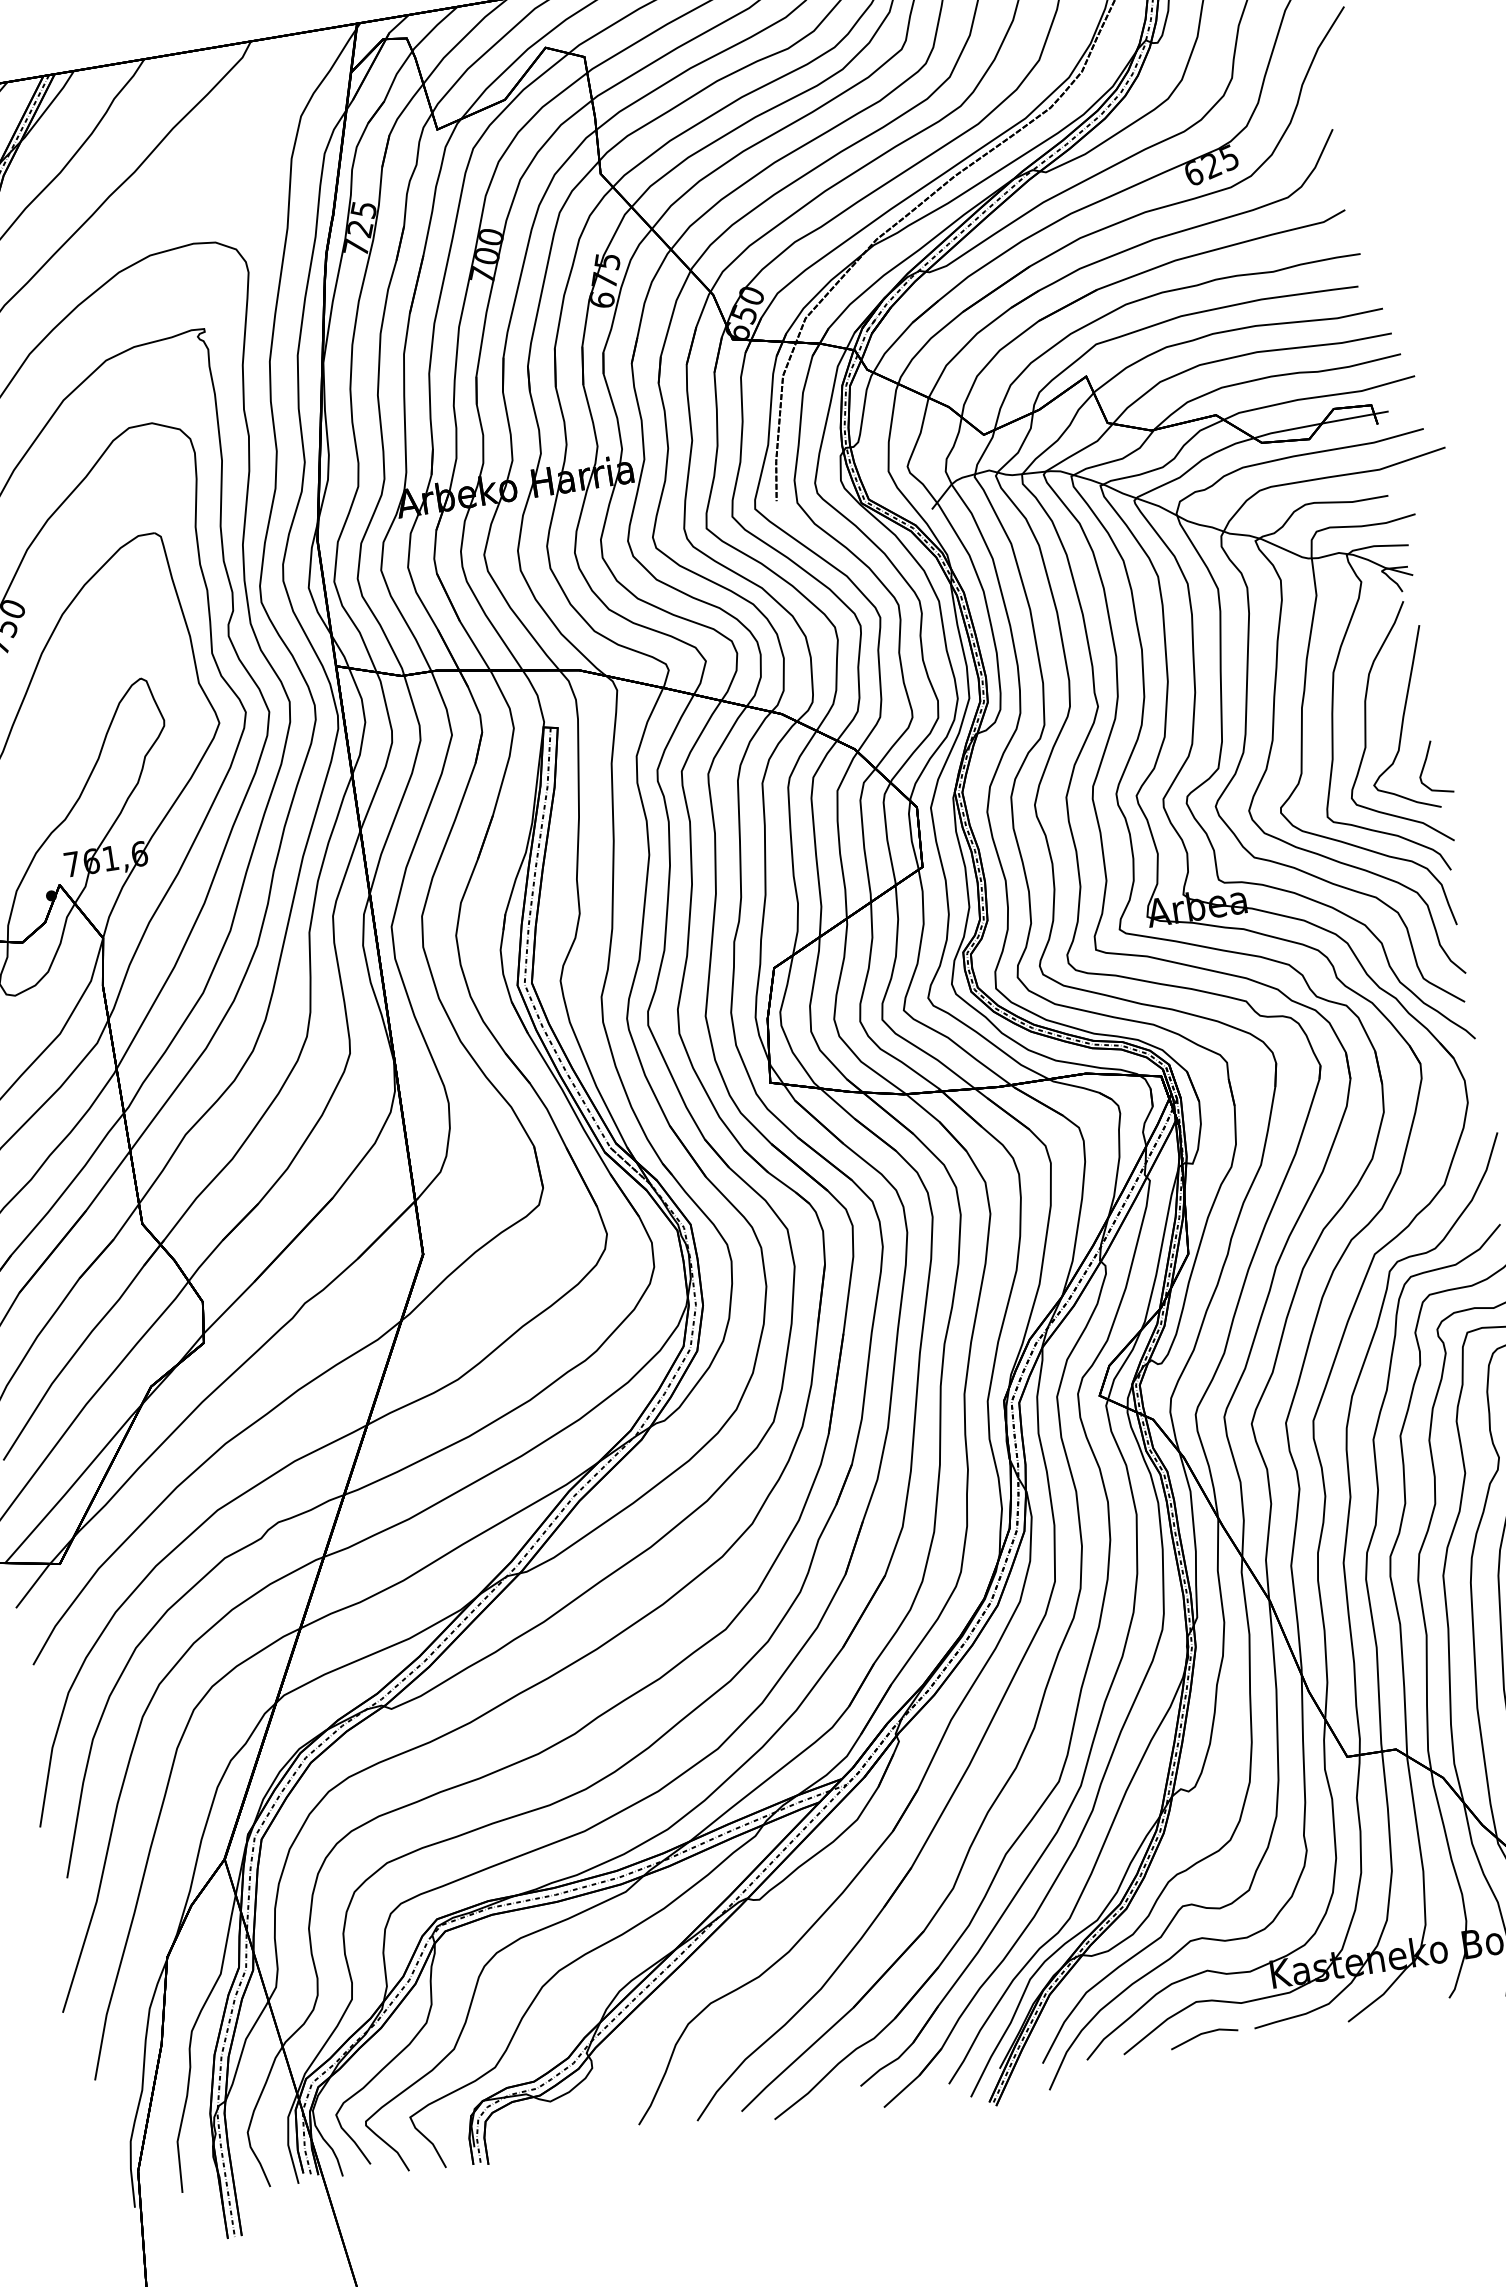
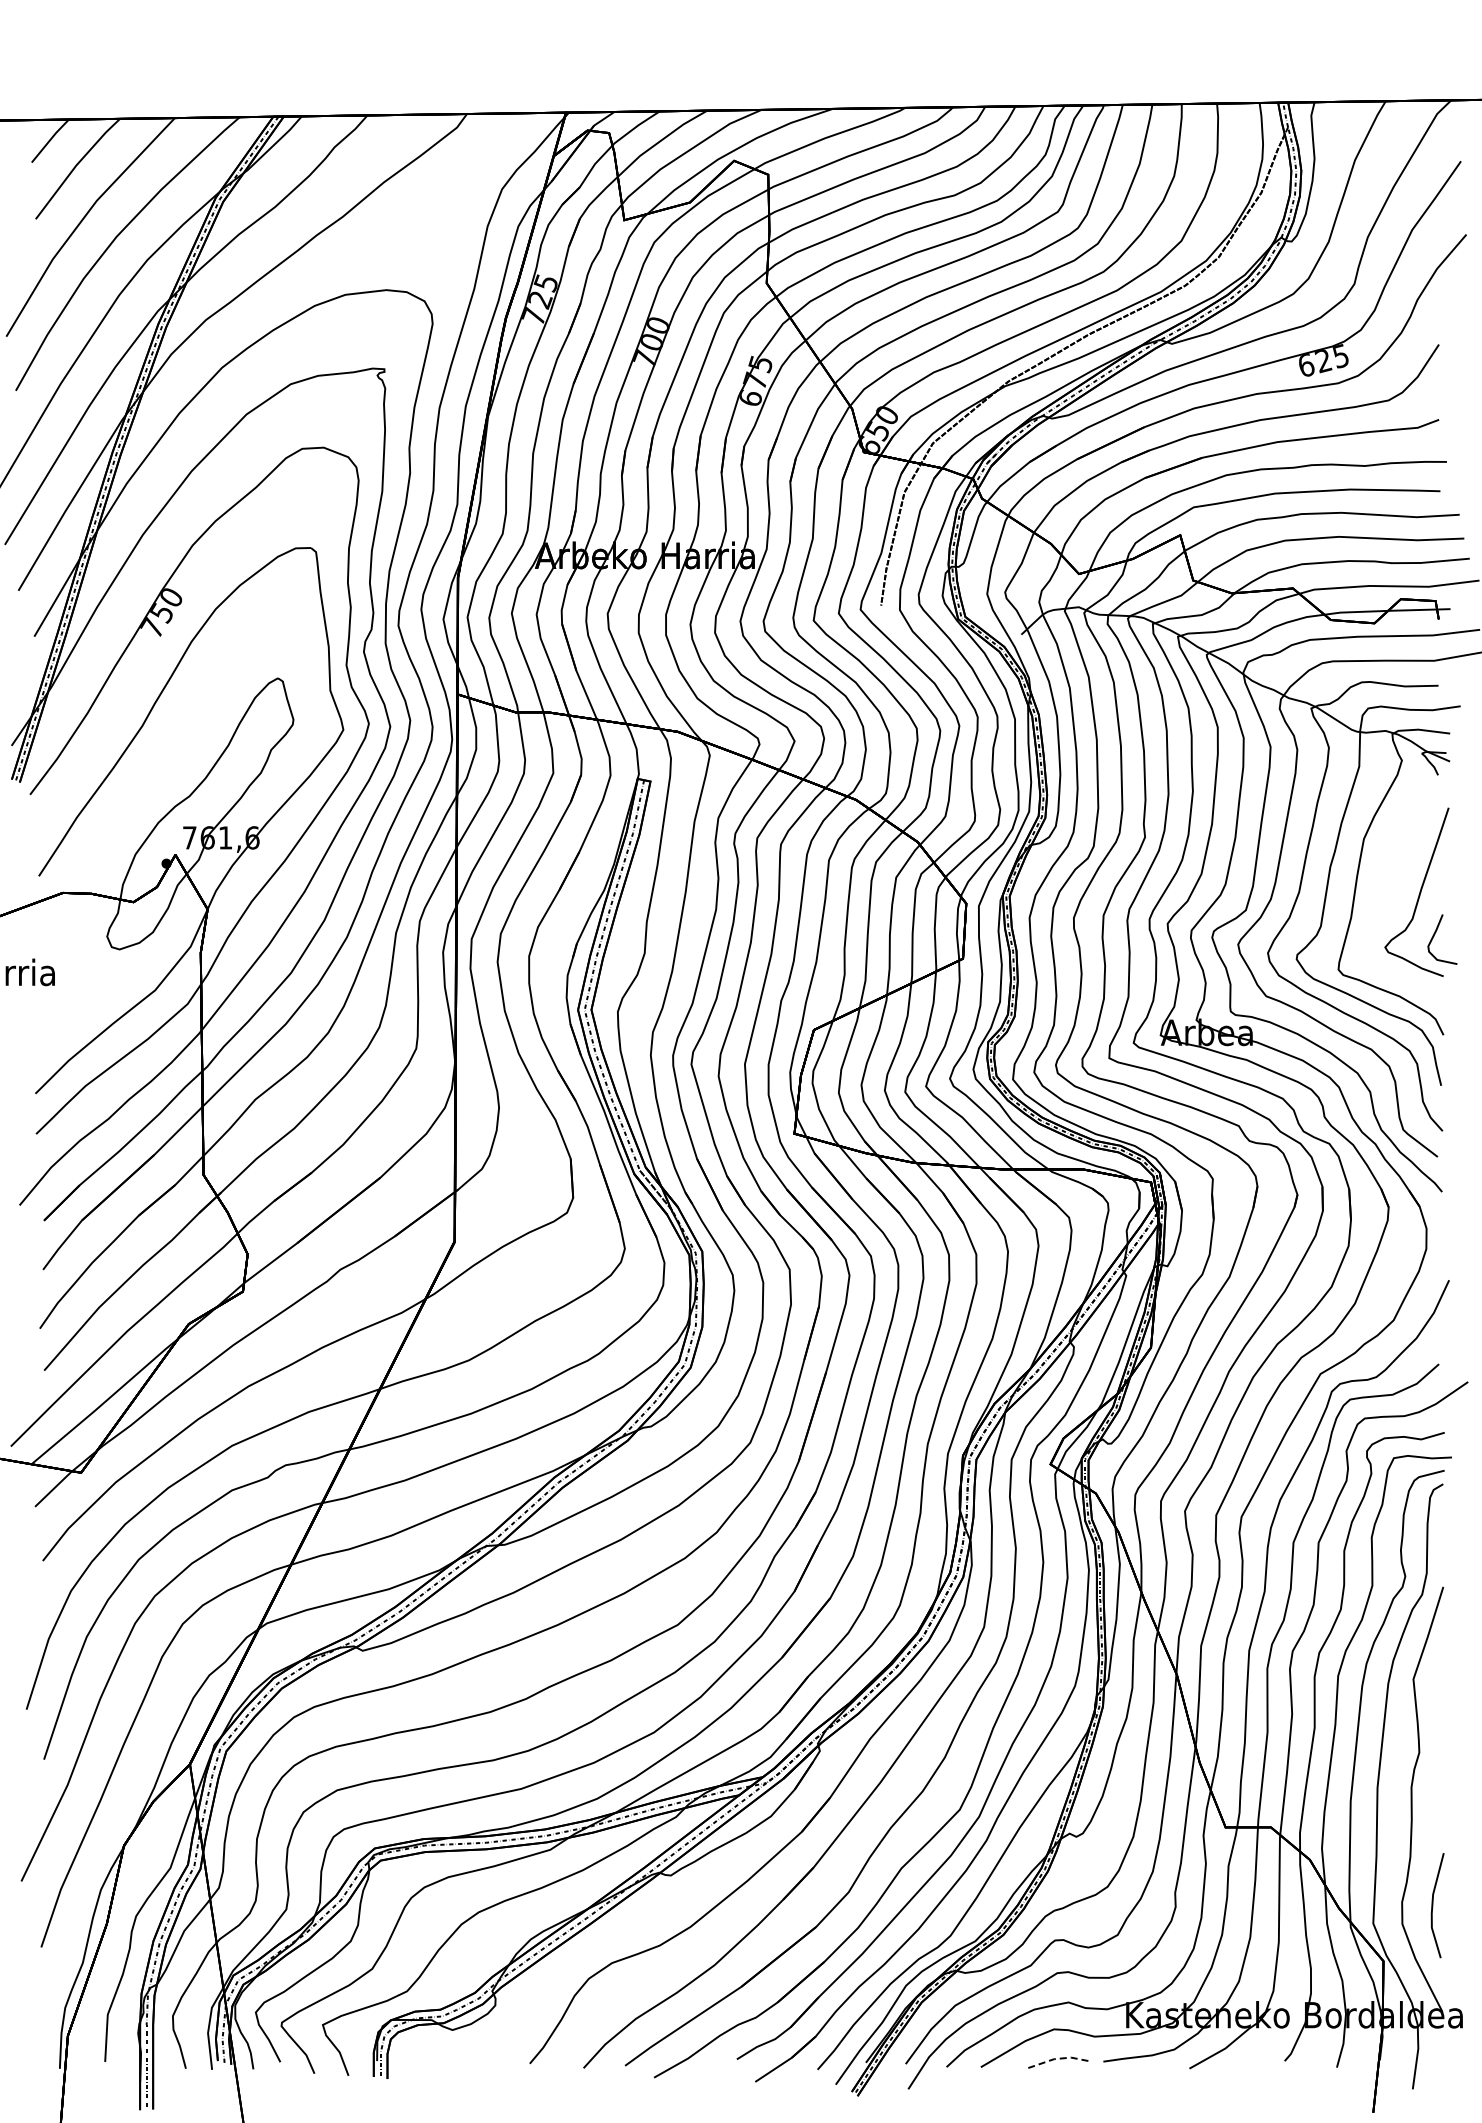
curve: (1366, 728) -> (1386, 894), removed
line: (1203, 2032) -> (1056, 2058), solid -> dashed

